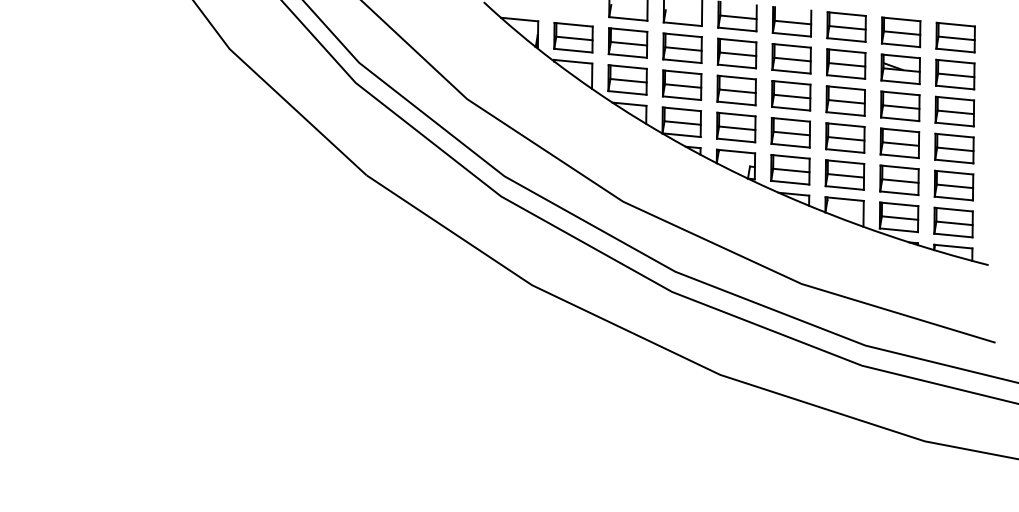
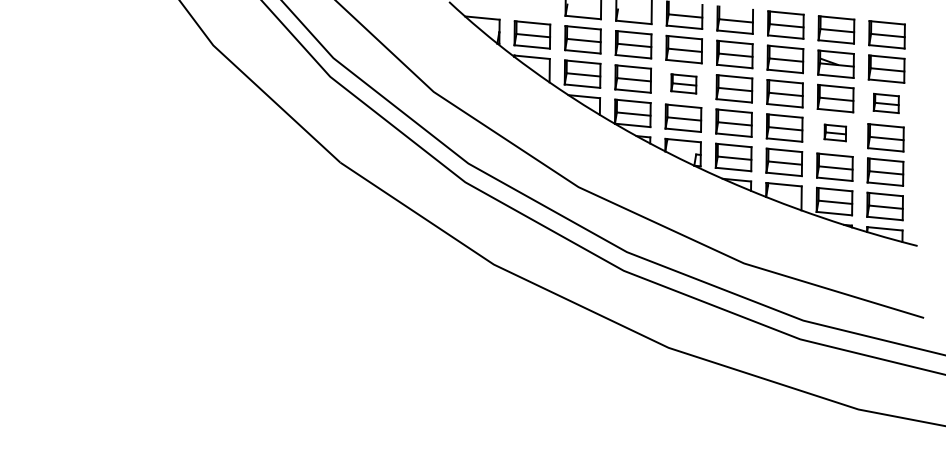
part: (736, 90) -> (683, 83), size x0.7
part: (955, 111) -> (886, 103), size x0.7
part: (900, 142) -> (835, 132), size x0.6

